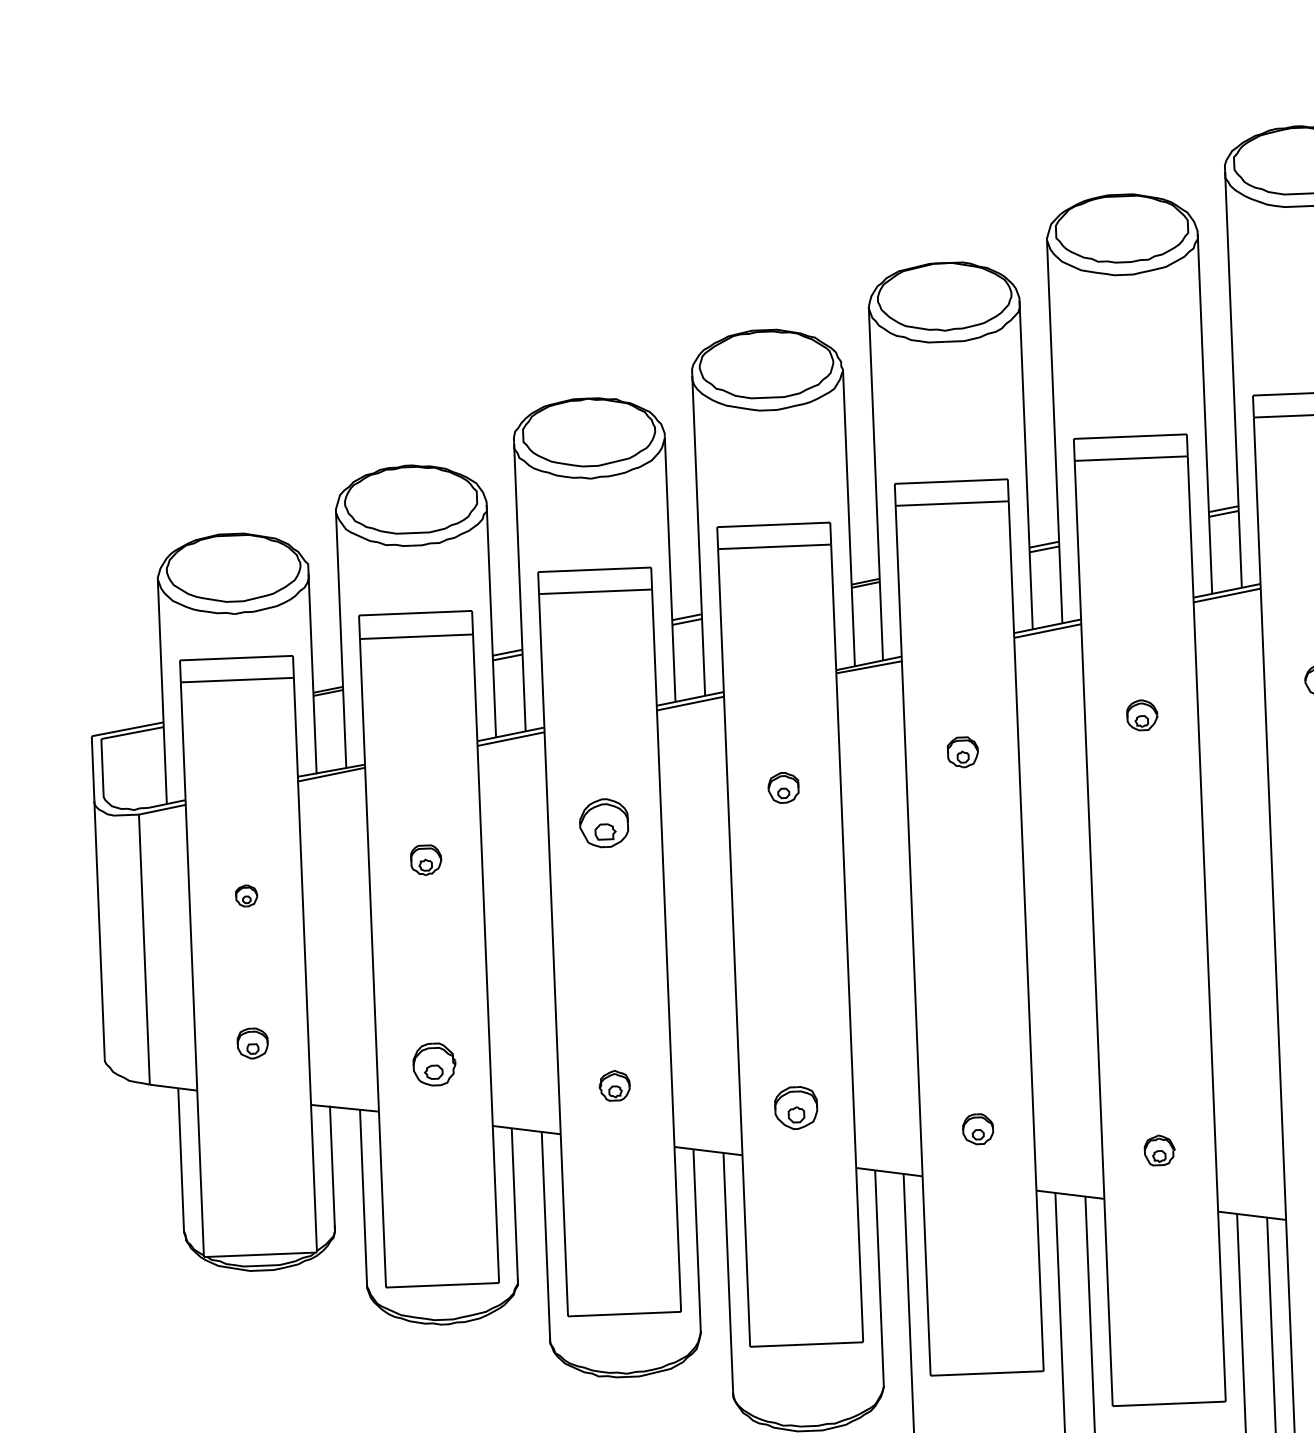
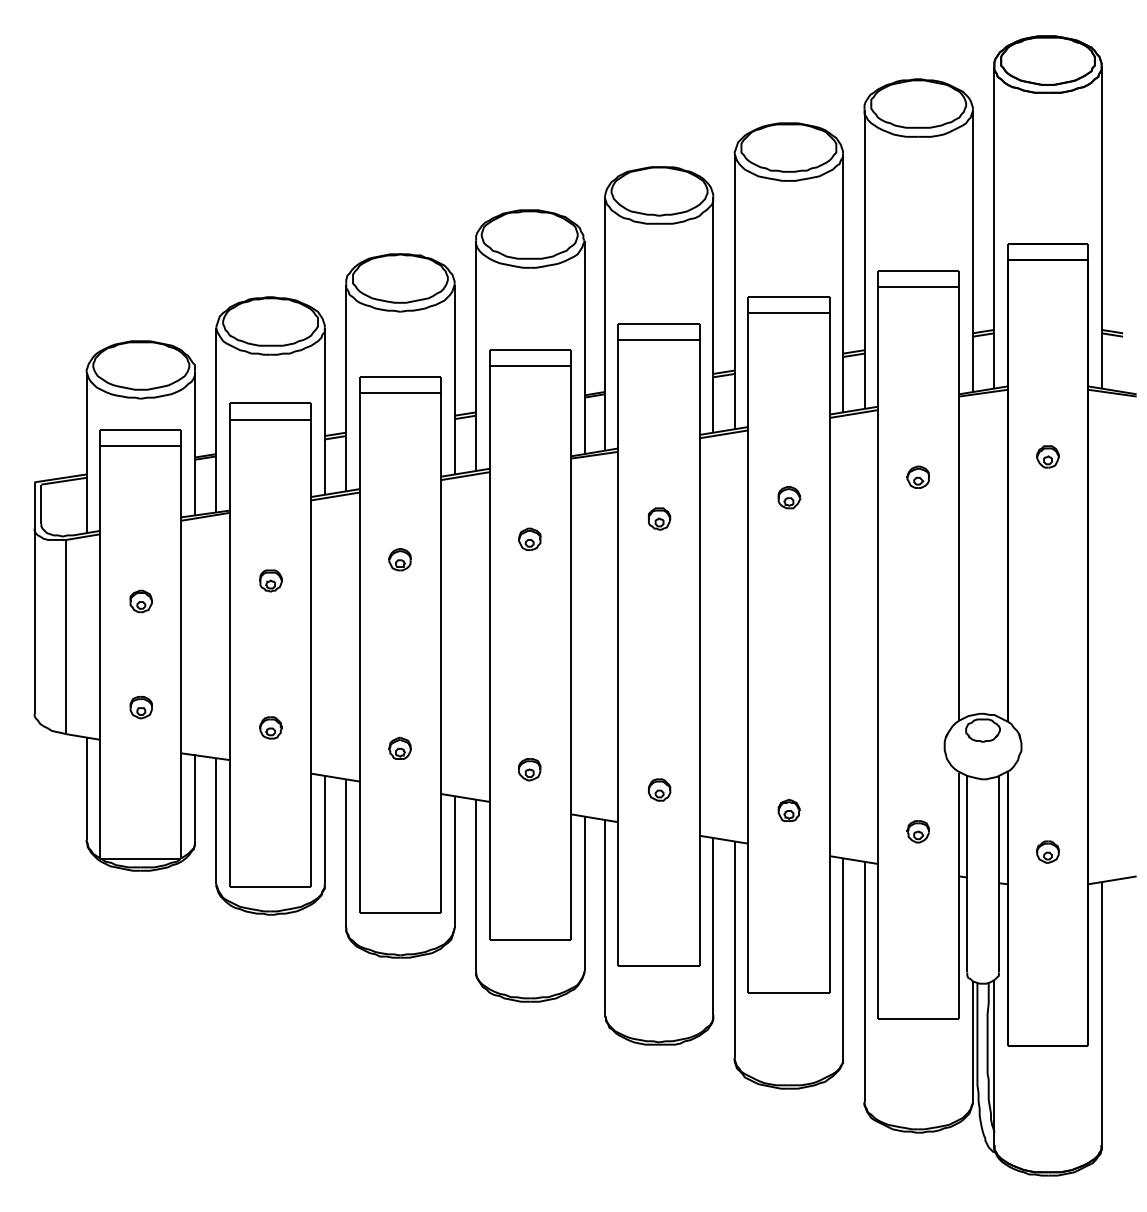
part: (603, 823) -> (399, 559), size x0.62
part: (245, 896) -> (140, 601), size x1.43
part: (433, 1064) -> (270, 727), size x0.71
part: (796, 1107) -> (529, 769), size x0.71

